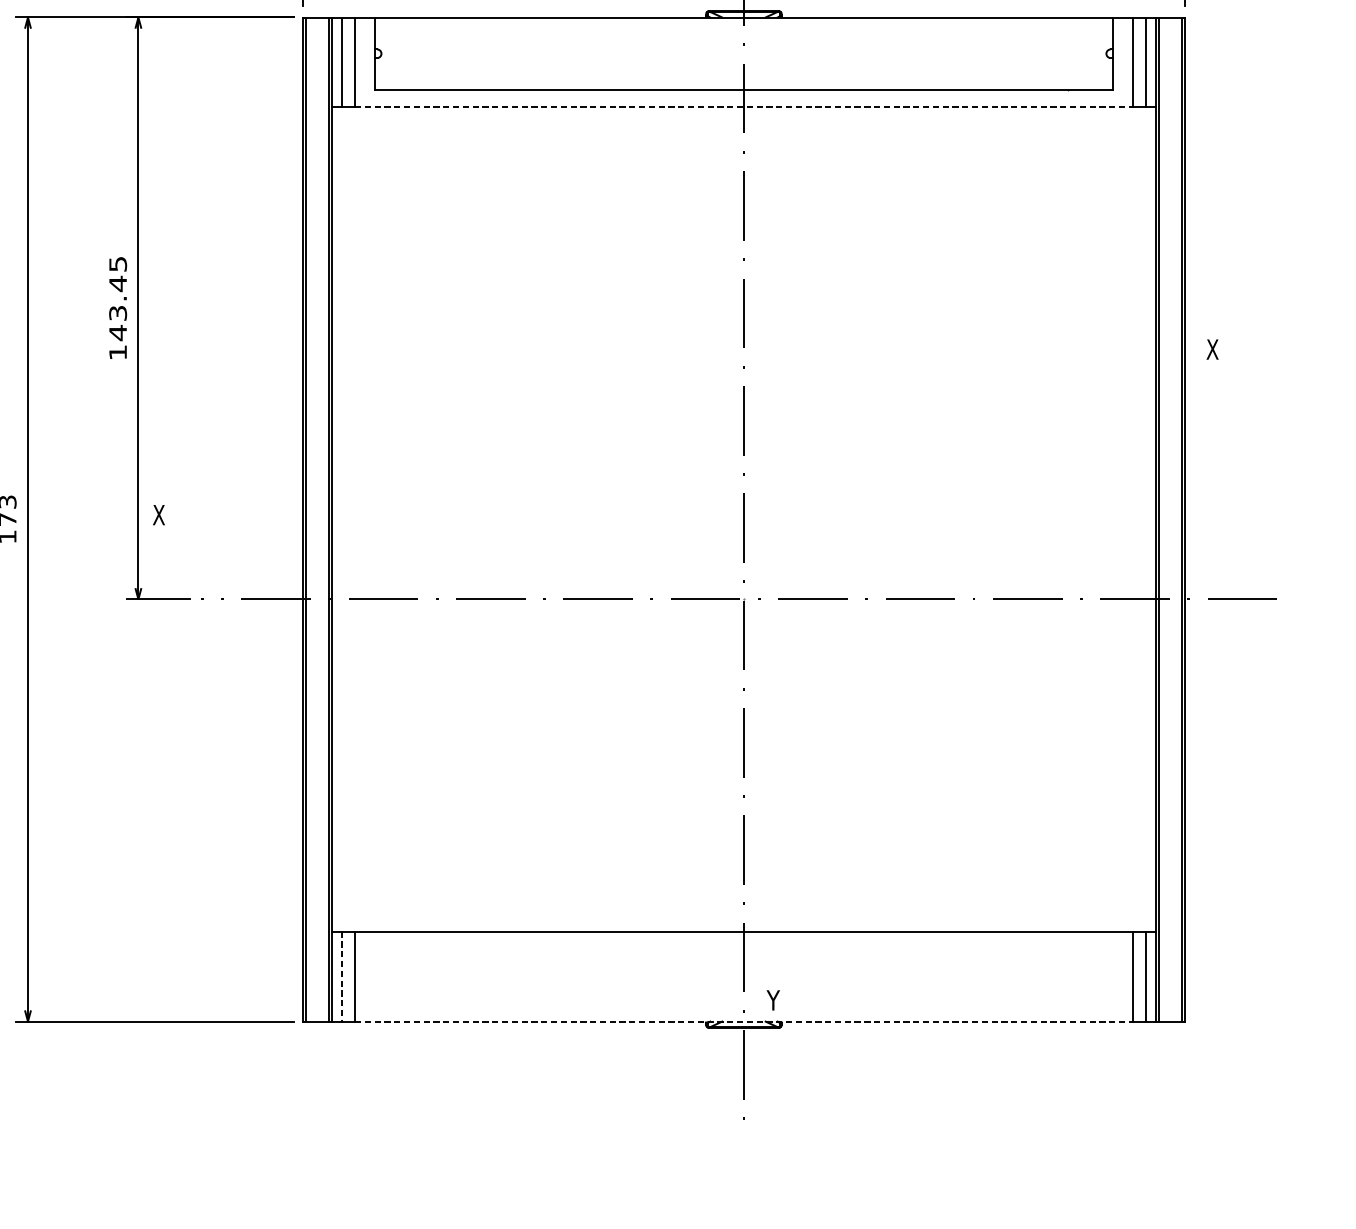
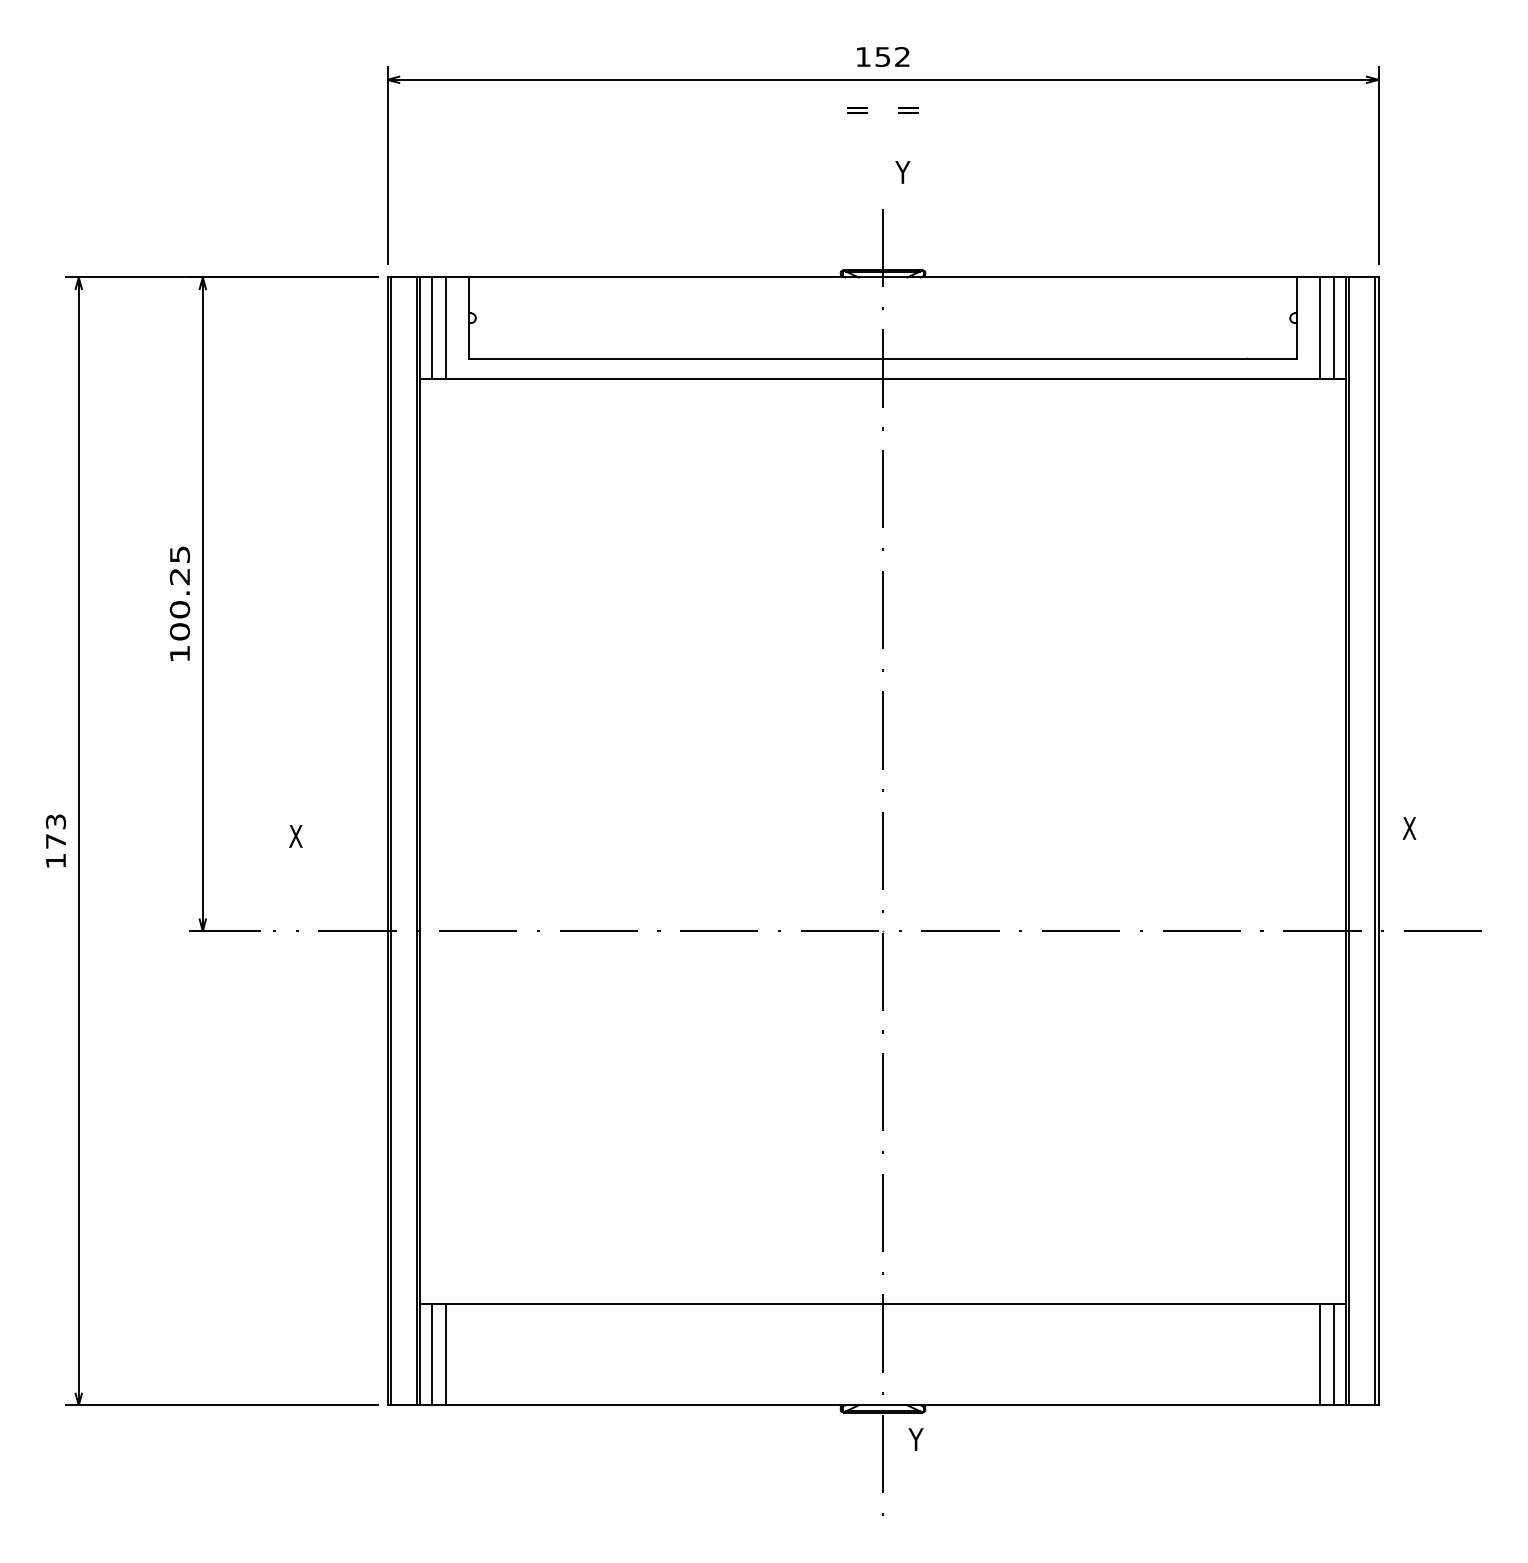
line: (744, 107) -> (883, 378), dashed -> solid
text: (117, 308) -> (179, 604), 143.45 -> 100.25
text: (1212, 349) -> (1409, 828), moved
text: (158, 515) -> (295, 836), moved
line: (341, 976) -> (431, 1354), dashed -> solid
text: (772, 1000) -> (915, 1439), moved
line: (744, 1021) -> (883, 1405), dashed -> solid

